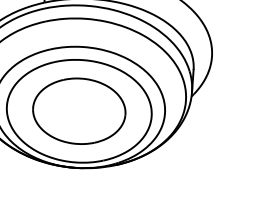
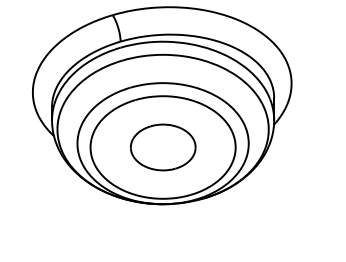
part: (79, 111) -> (163, 147), size x0.7

